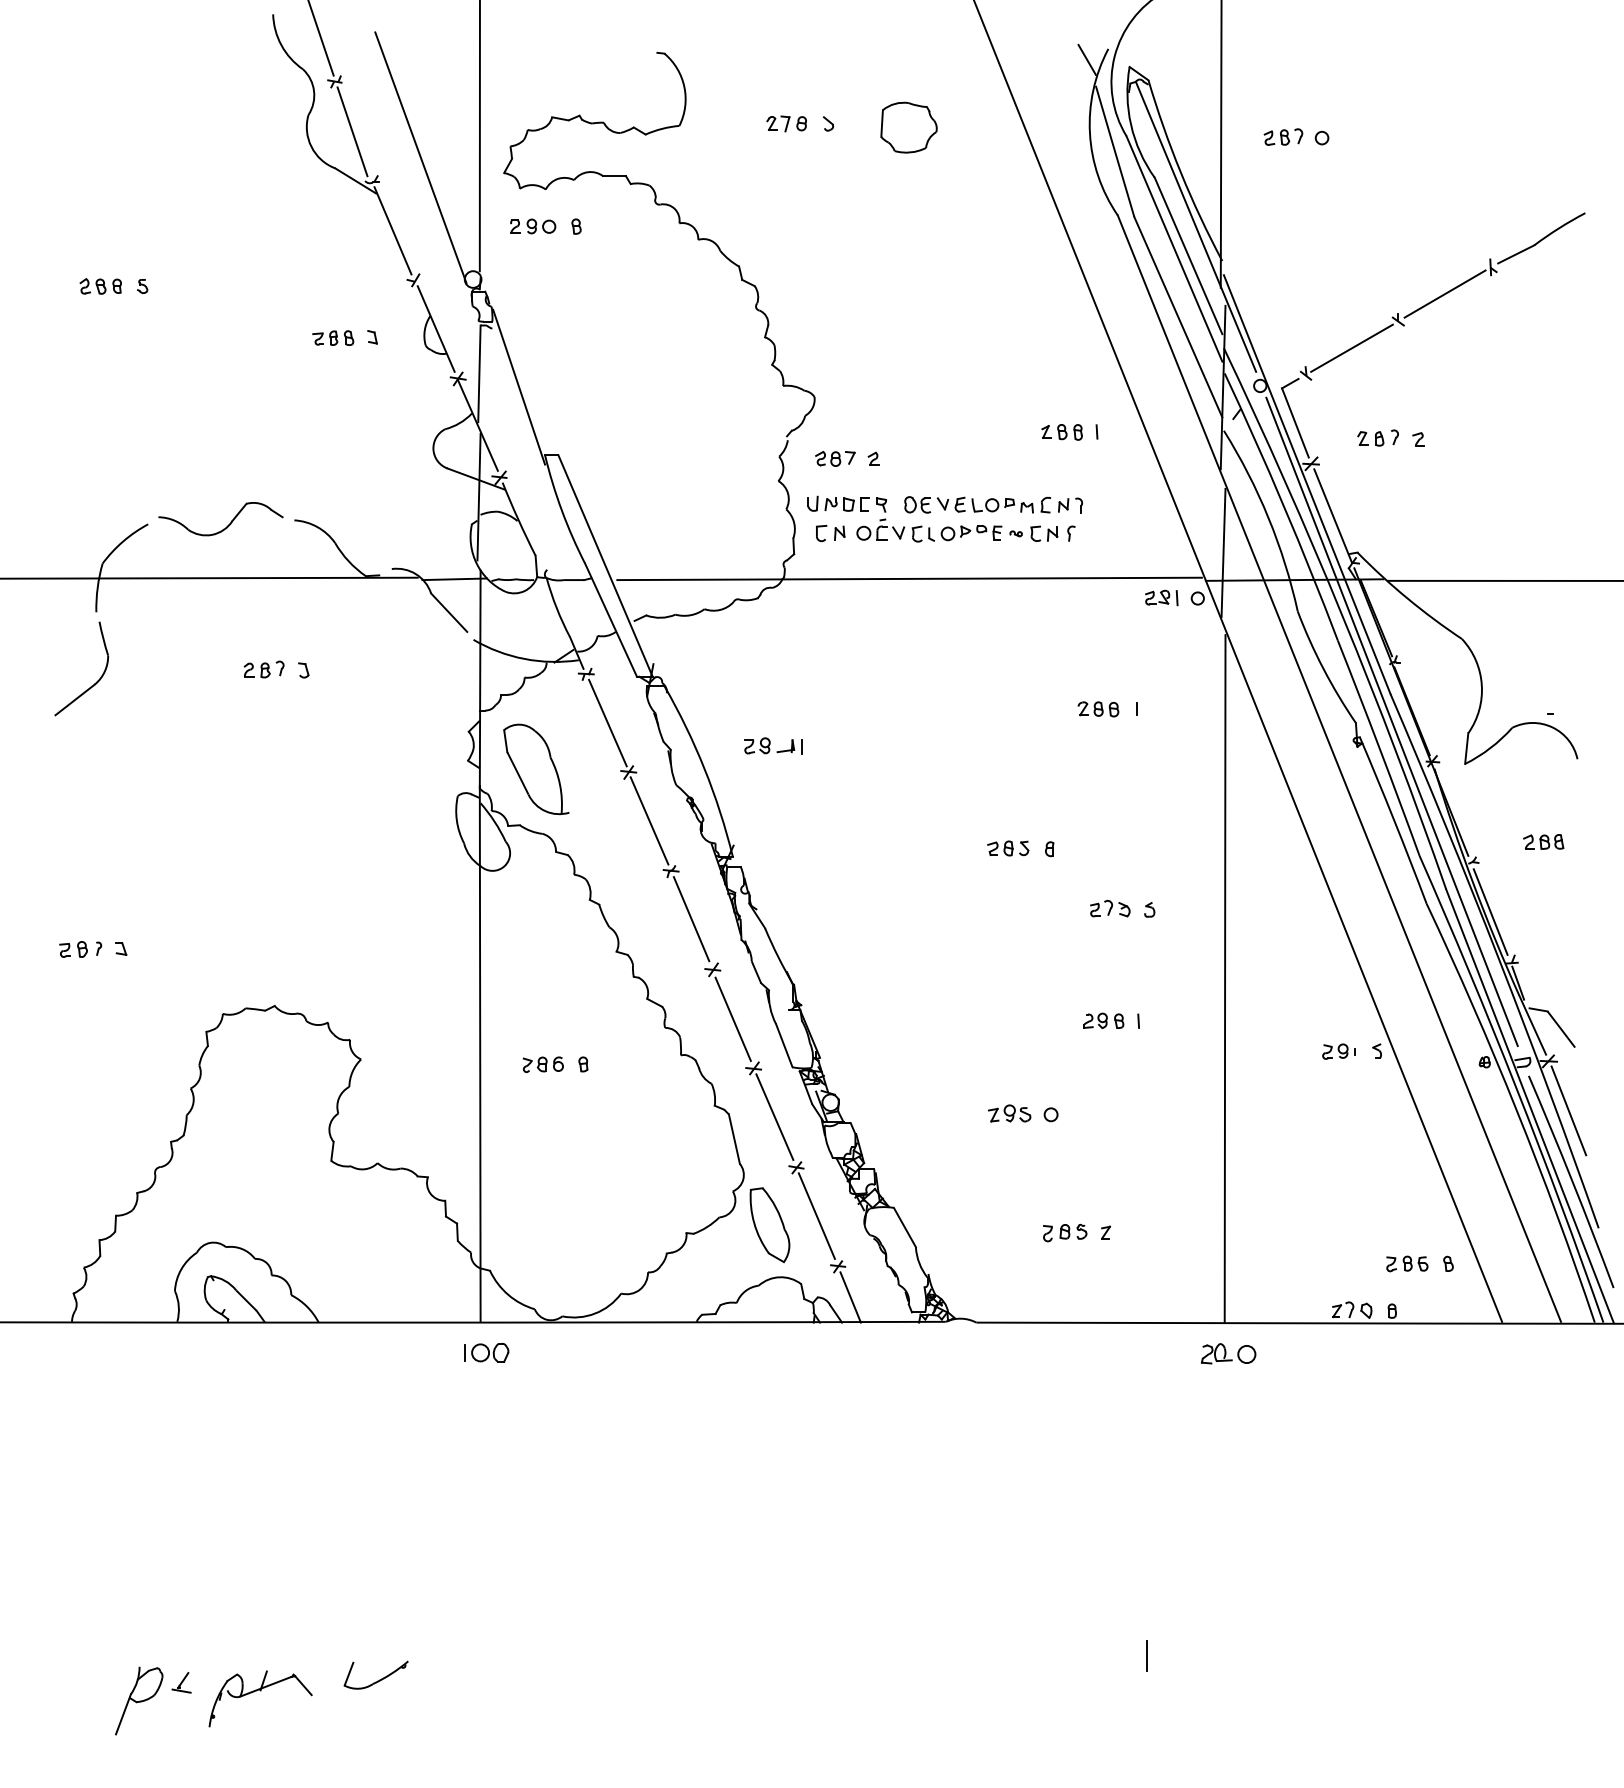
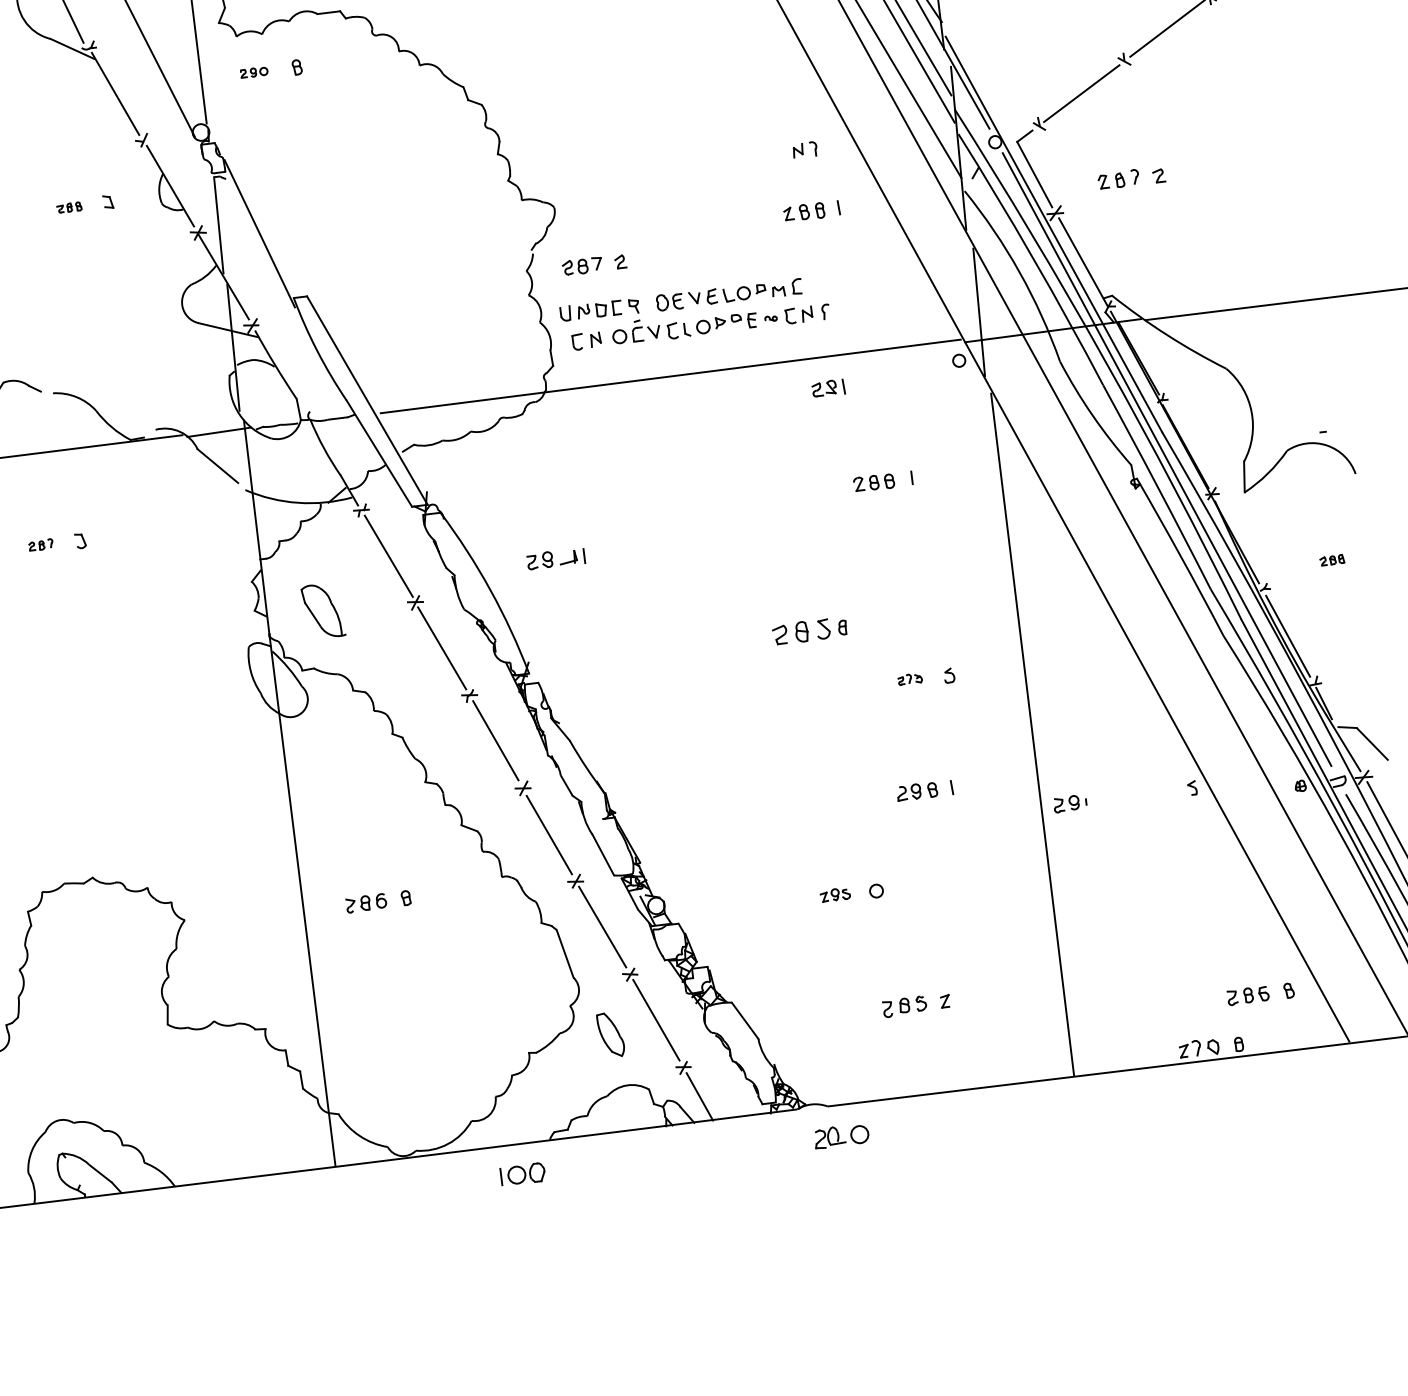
part: (533, 226) -> (254, 72), size x0.6
part: (333, 337) -> (69, 207), size x0.6
part: (1070, 505) -> (805, 149), moved
part: (1161, 597) -> (828, 387), moved
part: (263, 669) -> (40, 545), size x0.6
part: (536, 769) -> (323, 611), size x0.6
part: (1543, 841) -> (1331, 559), size x0.6
part: (1008, 848) -> (801, 631), size x1.4
part: (1110, 908) -> (910, 679), size x0.6
part: (1338, 1051) -> (1069, 803), moved
part: (1009, 1113) -> (835, 894), size x0.7
part: (769, 1225) -> (610, 1035), size x0.6
part: (486, 1352) -> (522, 1174), moved
part: (1228, 1353) -> (841, 1135), moved

